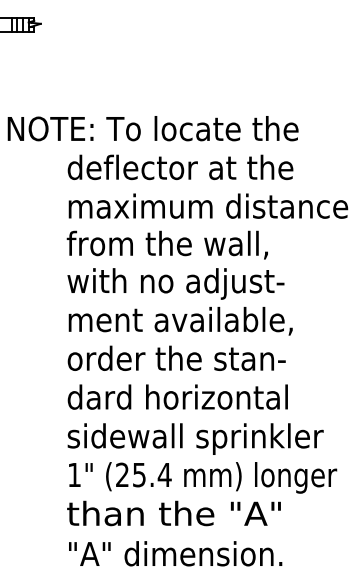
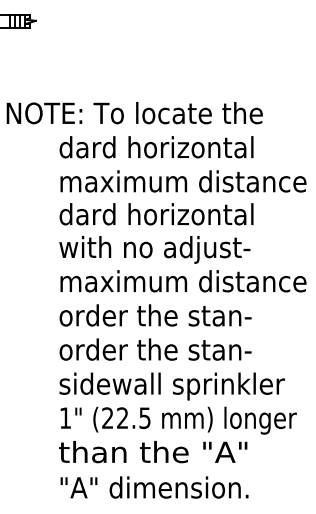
text: (189, 167) -> (166, 147), deflector at the -> dard horizontal
text: (176, 244) -> (155, 215), from the wall, -> dard horizontal
text: (222, 320) -> (195, 282), ment available, -> maximum distance
text: (179, 396) -> (158, 349), dard horizontal -> order the stan-
text: (152, 474) -> (134, 417), (25.4 -> (22.5

